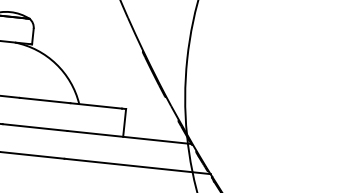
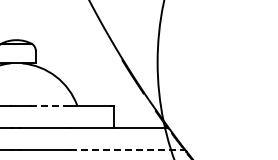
line: (45, 99) -> (50, 105), solid -> dashed
line: (138, 166) -> (128, 149), solid -> dashed

